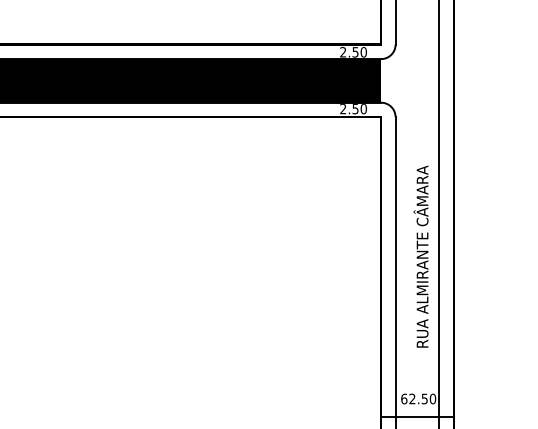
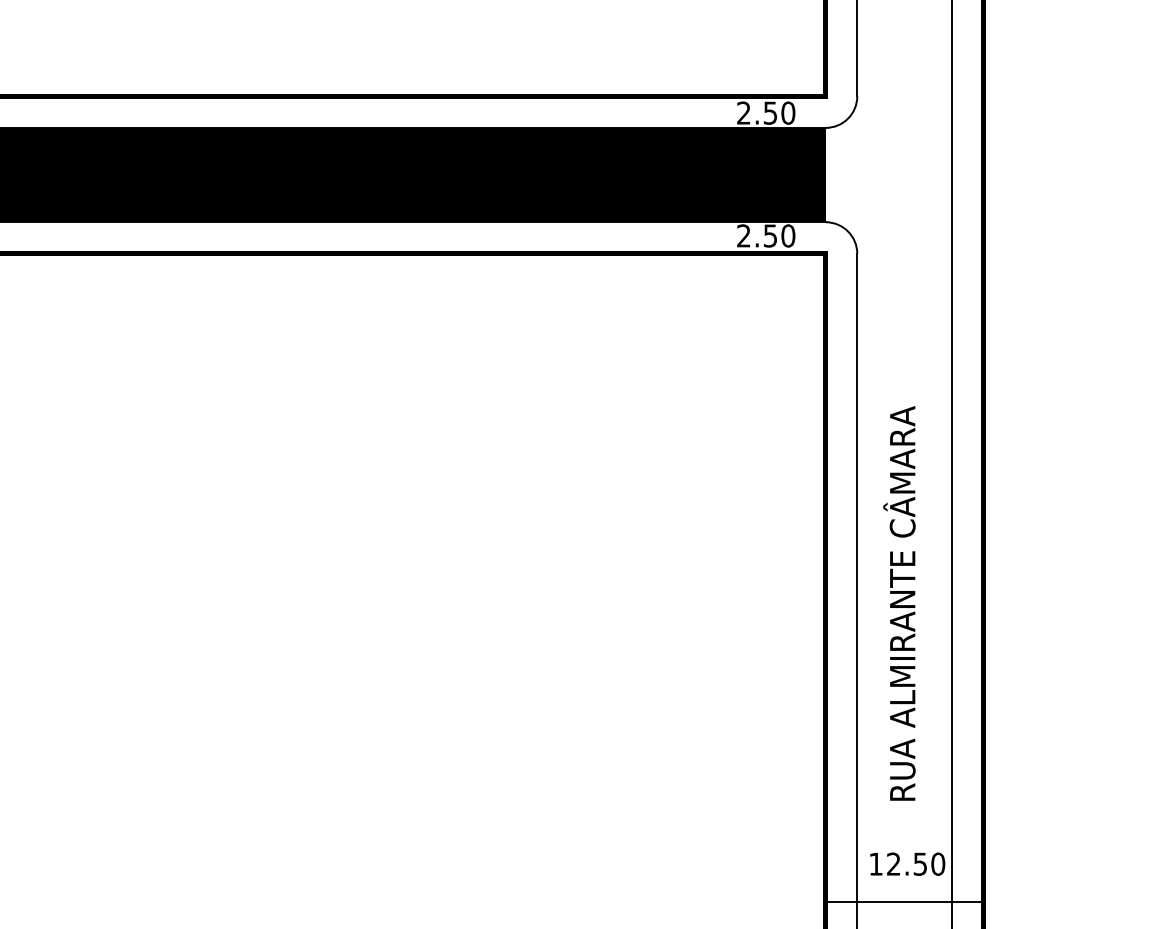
text: (420, 256) -> (898, 603), moved
text: (404, 398) -> (876, 863), 62.50 -> 12.50

